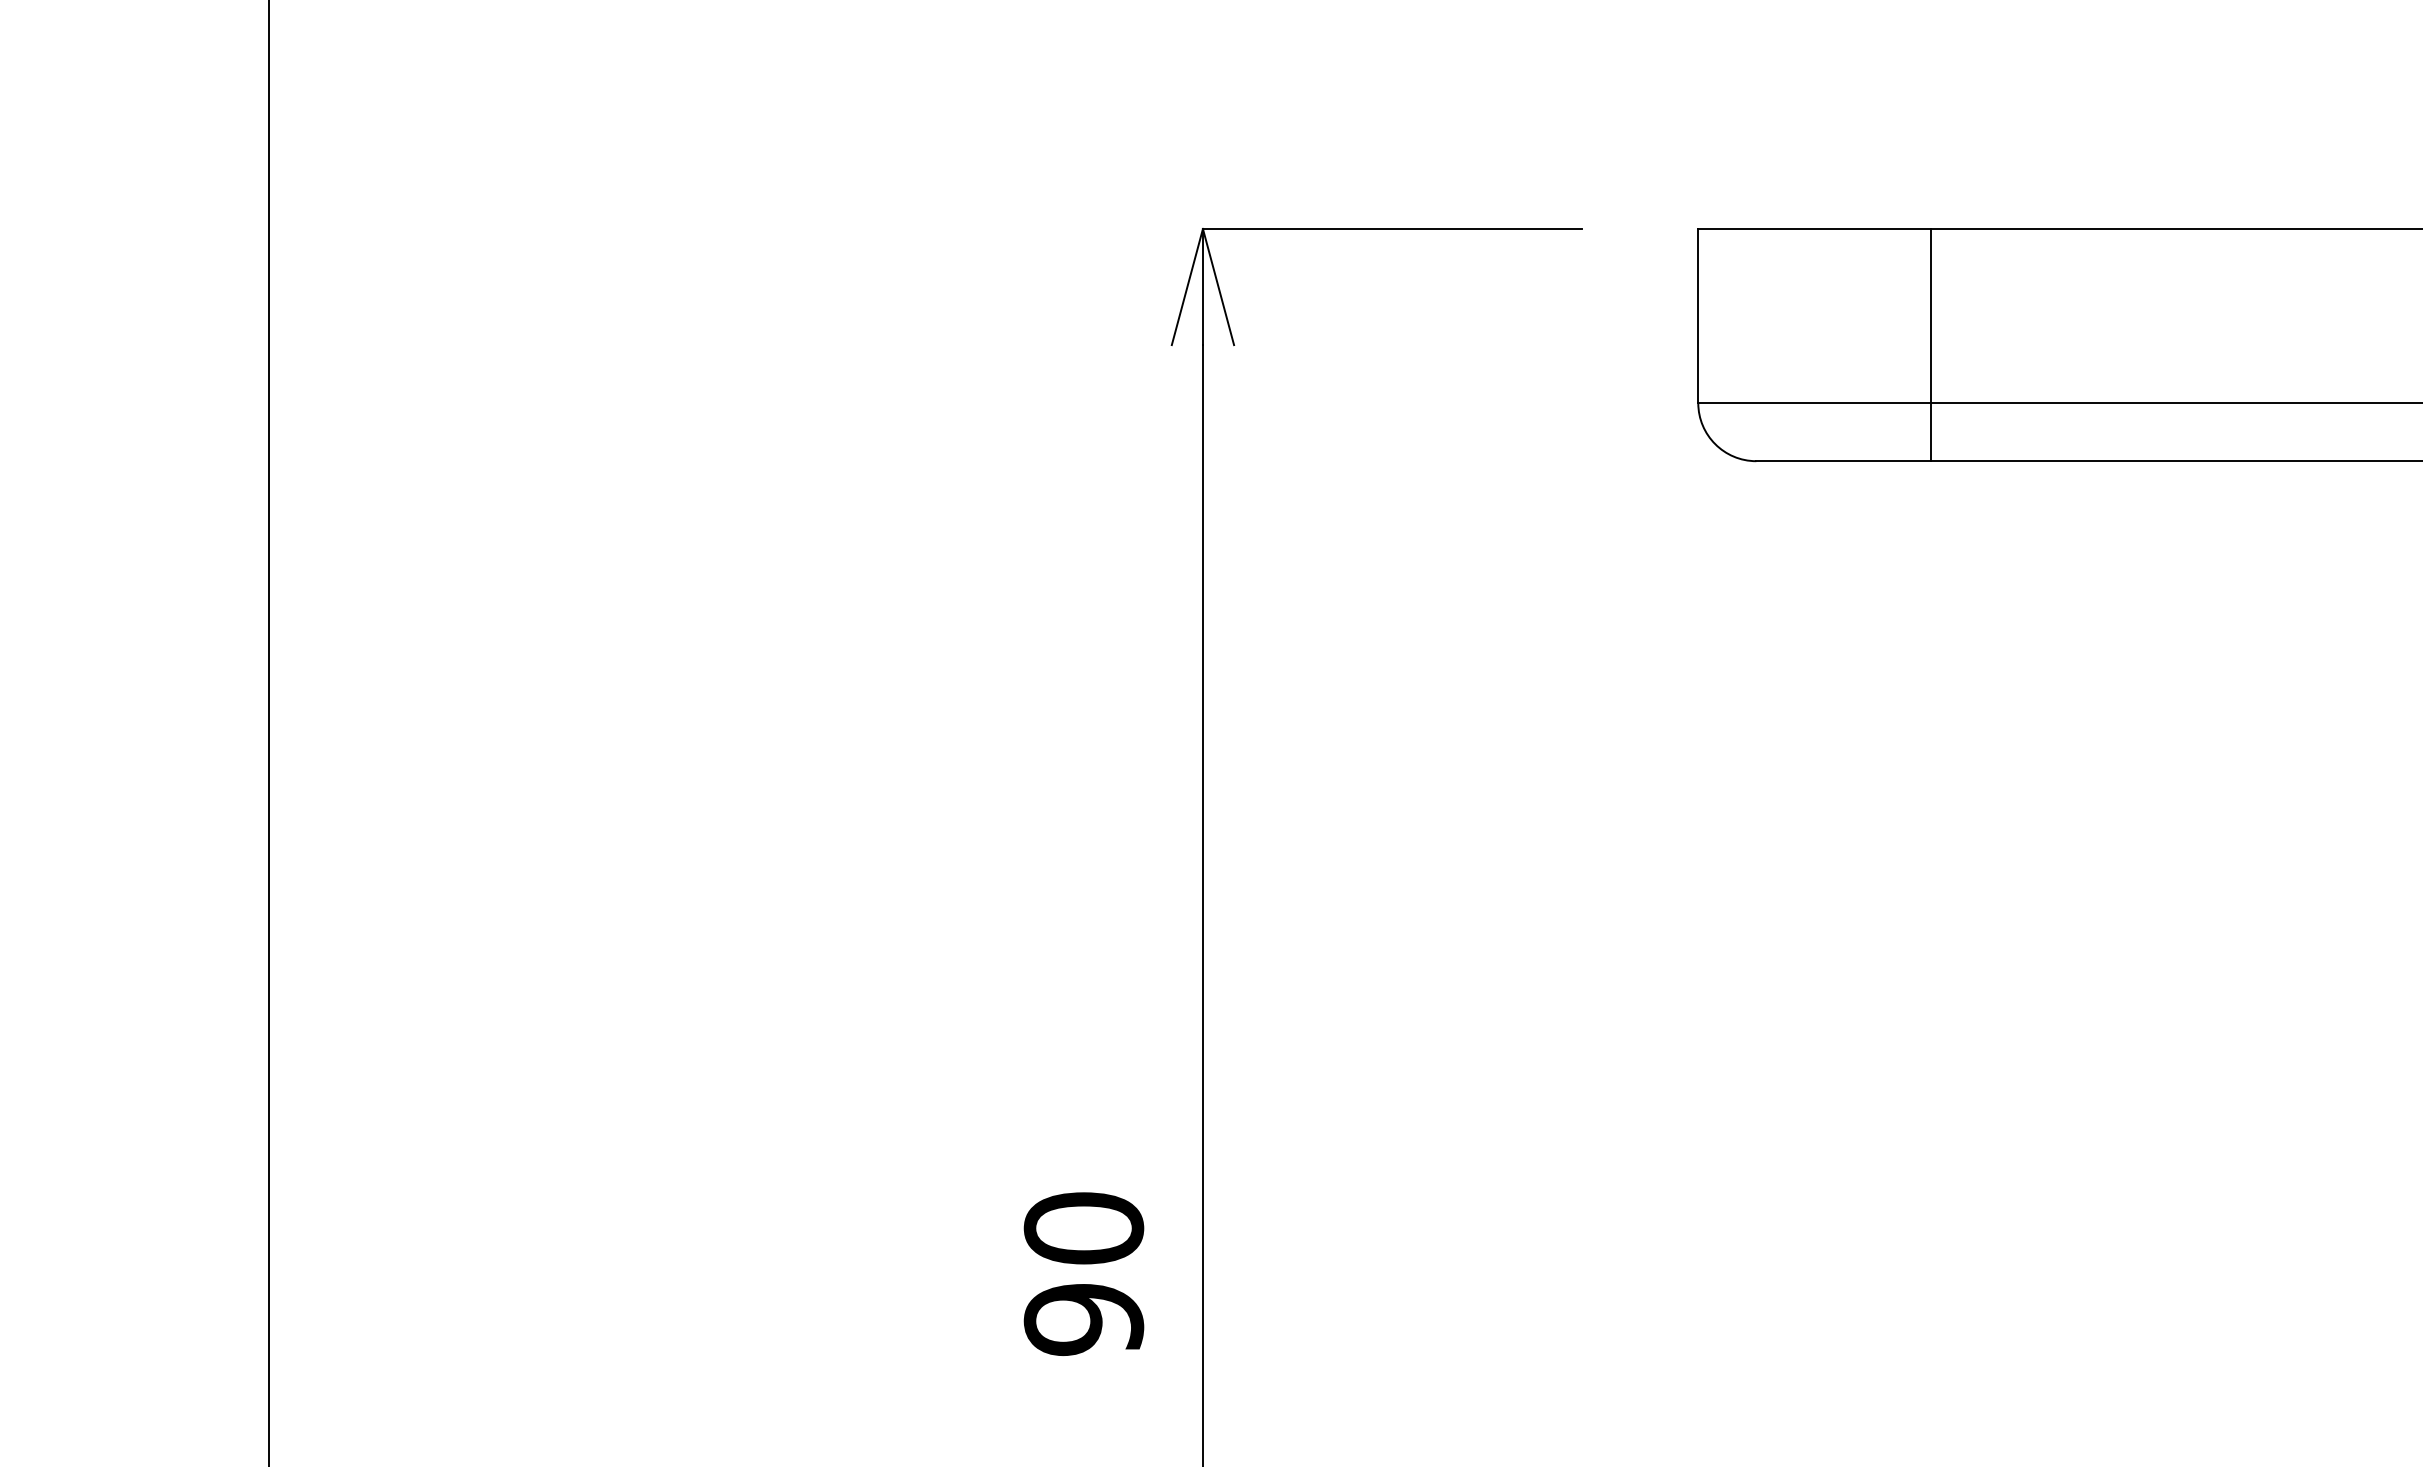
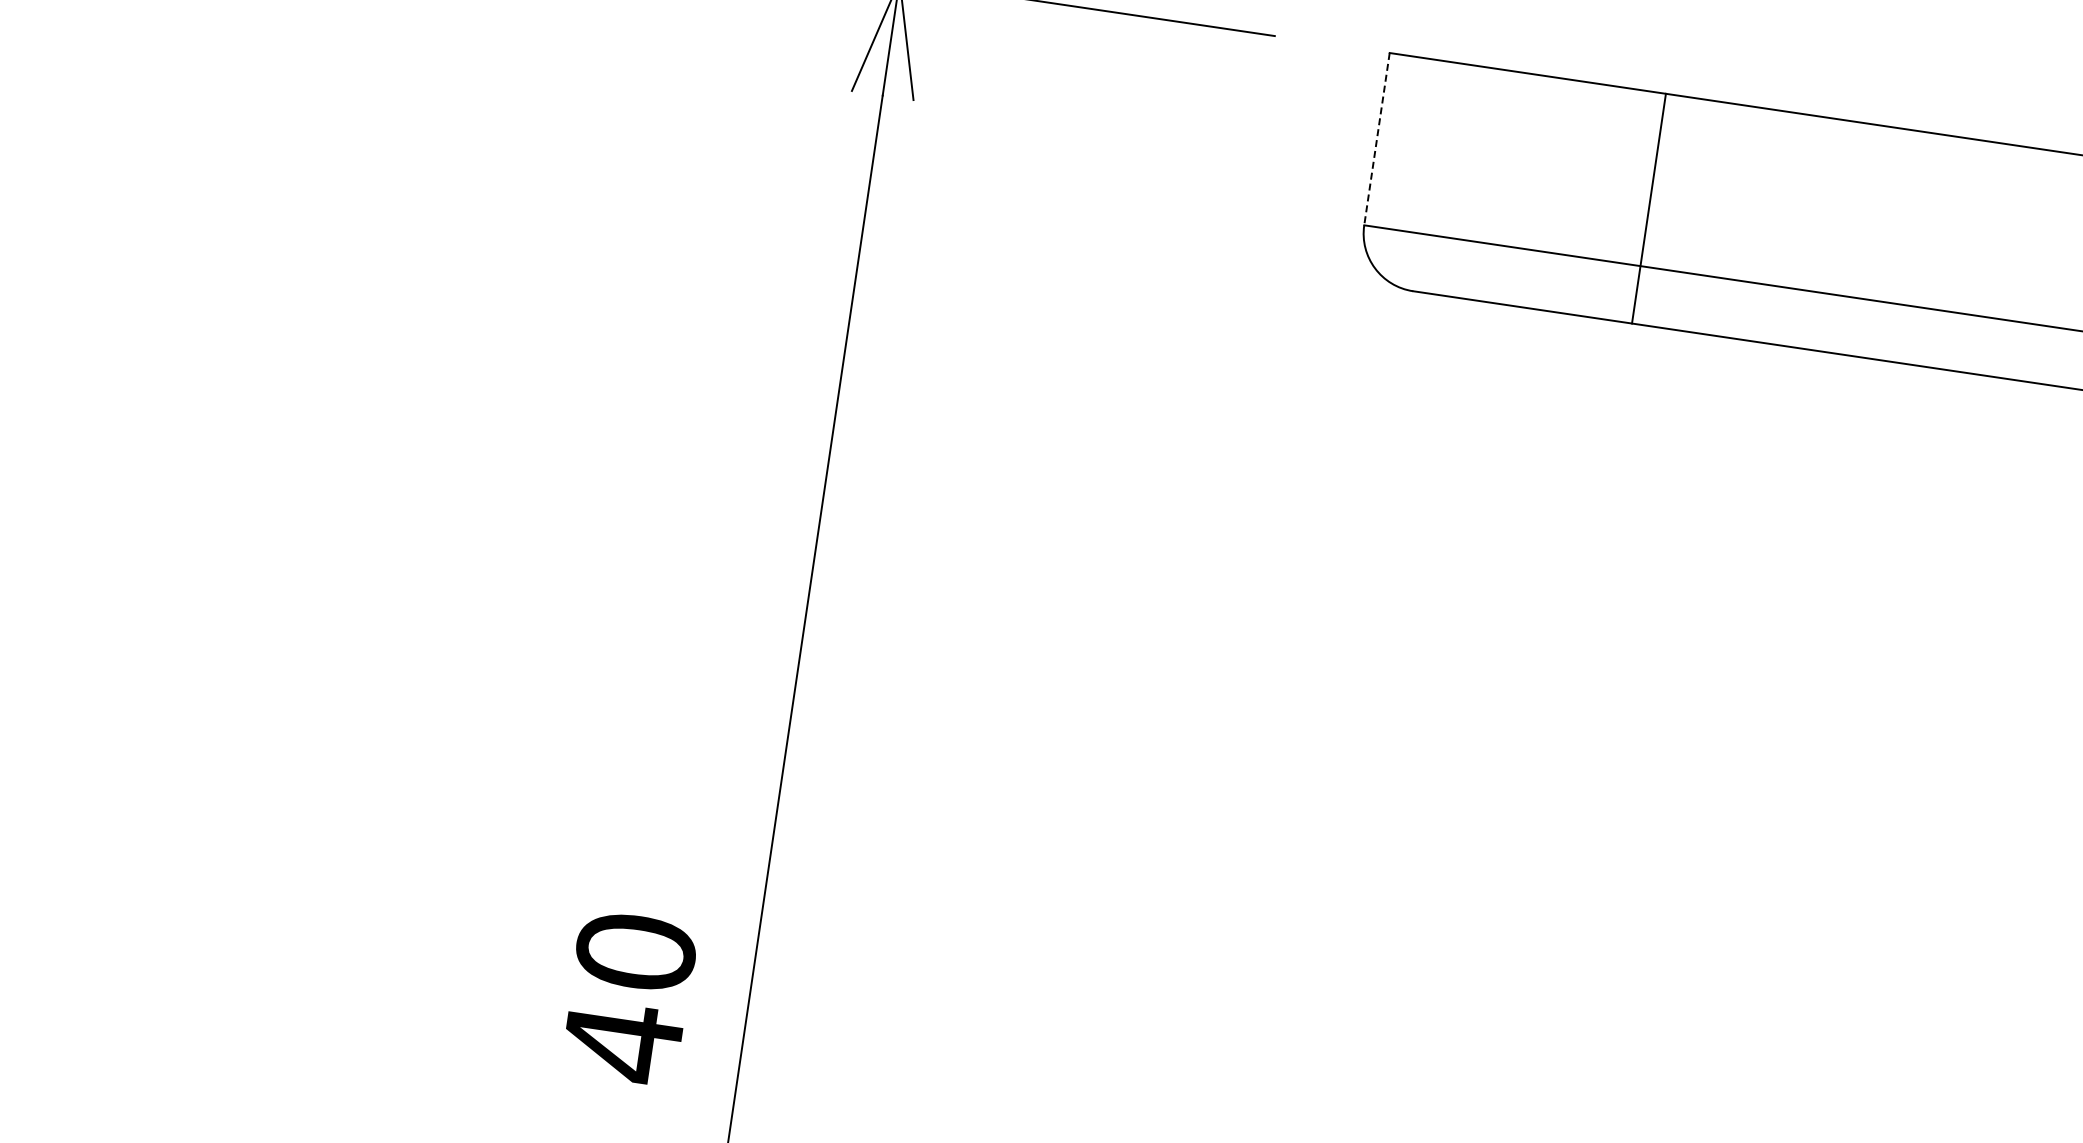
line: (1698, 316) -> (1377, 139), solid -> dashed
line: (1930, 344) -> (1649, 208), moved
text: (1083, 1320) -> (622, 1043), 90 -> 40

